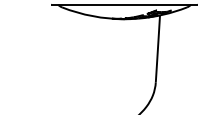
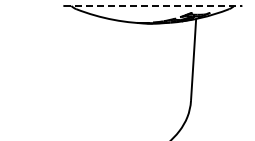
line: (125, 4) -> (153, 5), solid -> dashed

